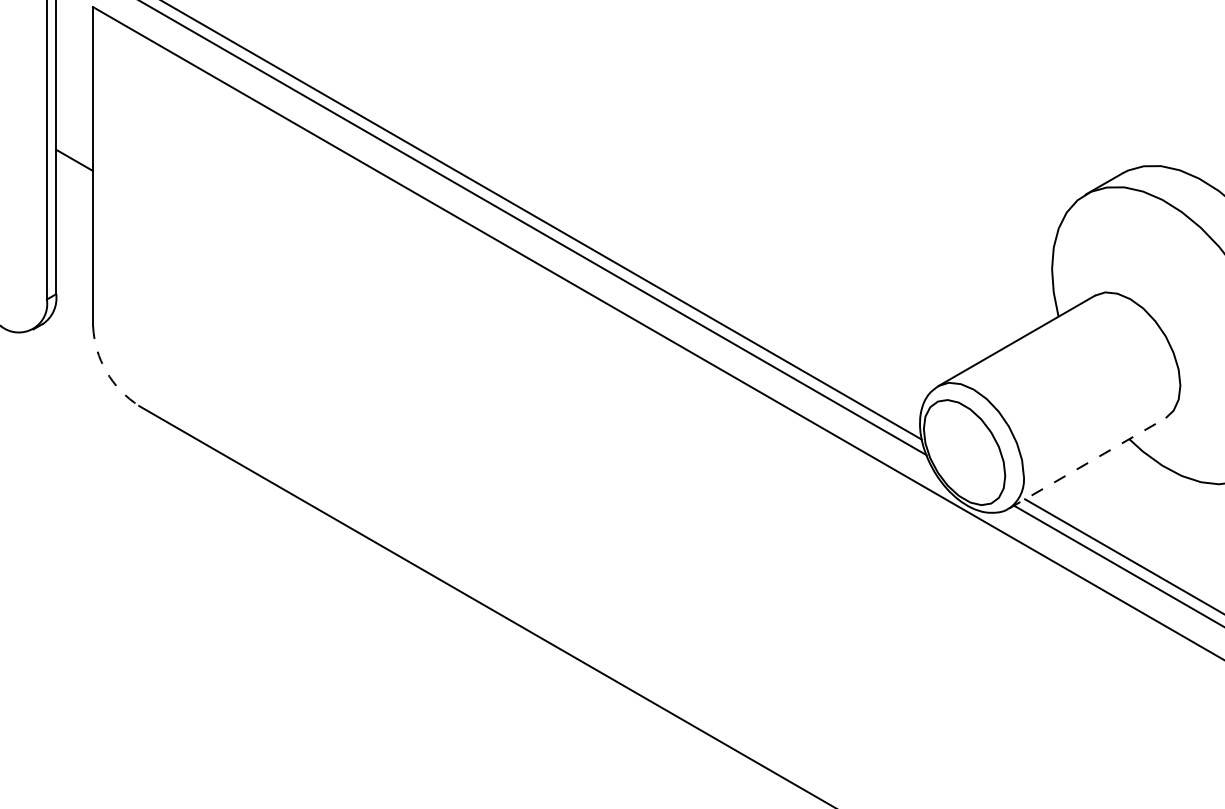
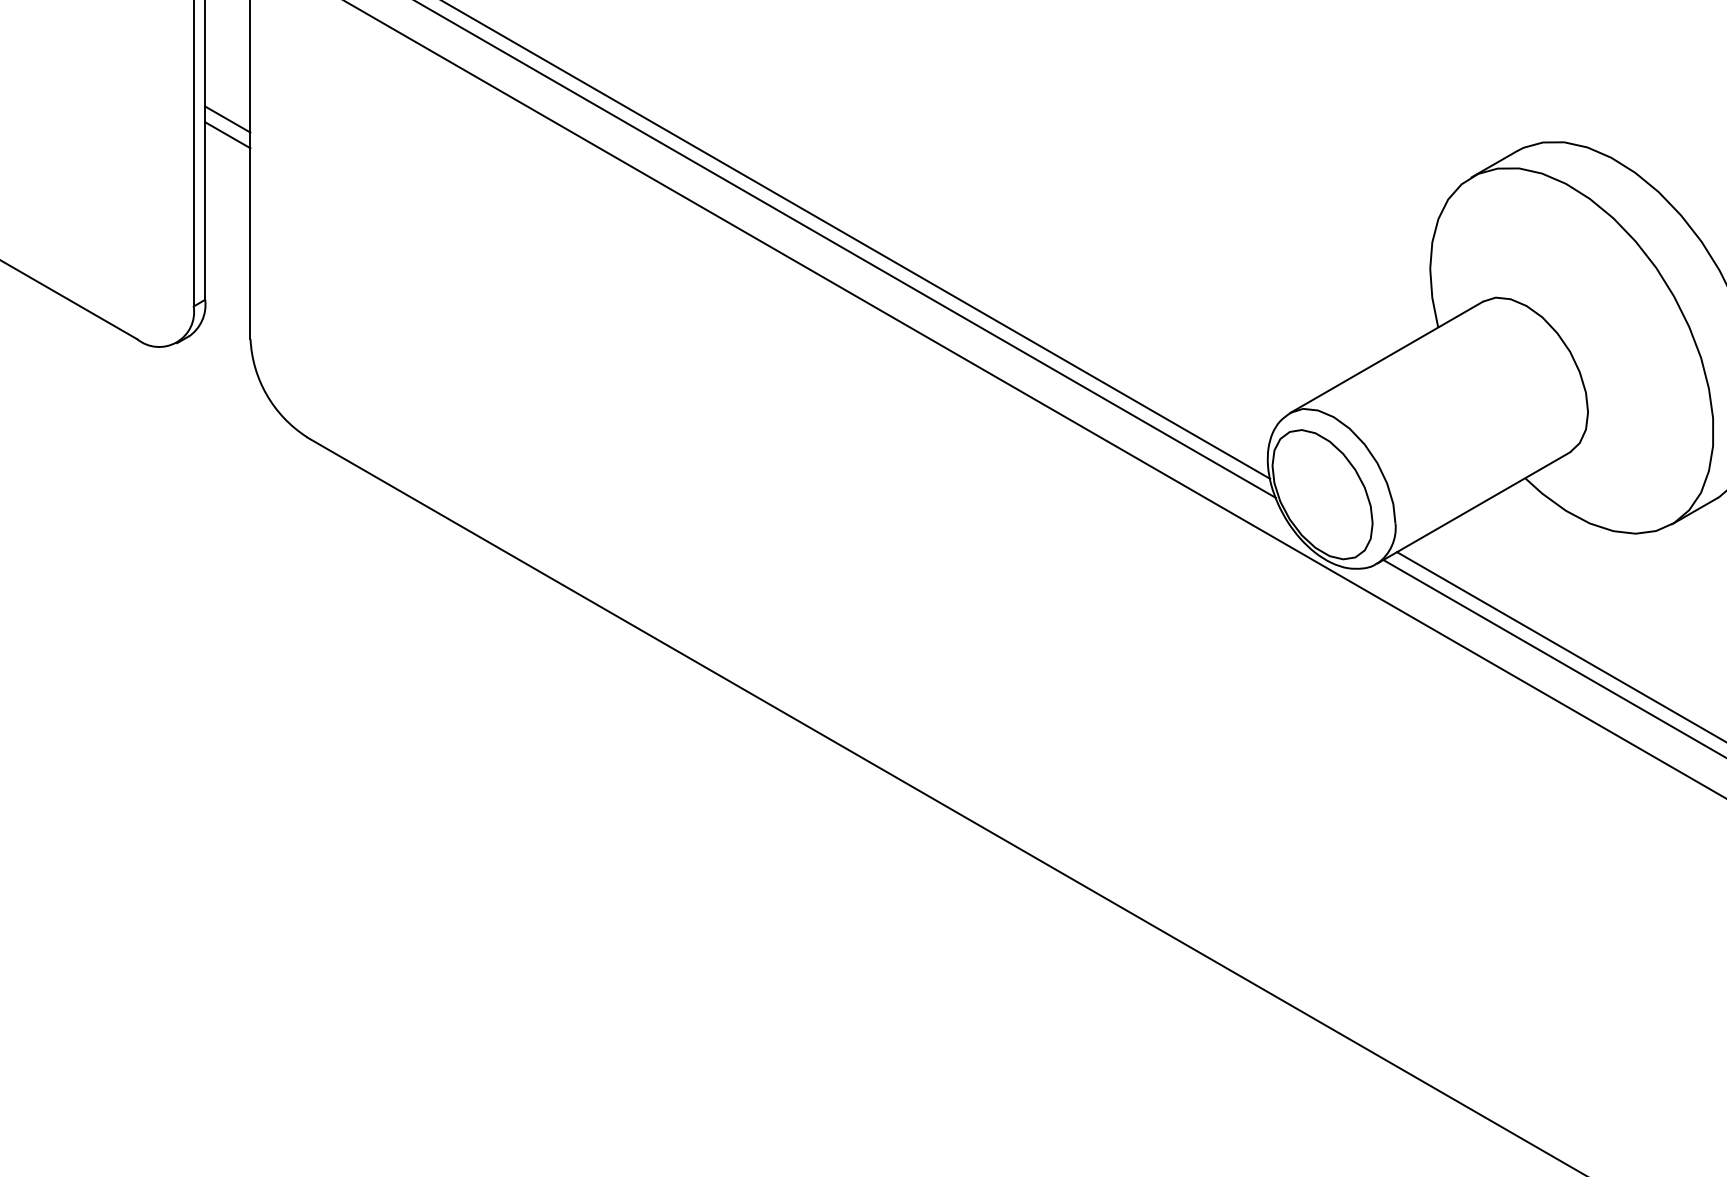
line: (74, 147) -> (227, 119), added
arc: (106, 371) -> (266, 395), dashed -> solid
line: (1088, 462) -> (1474, 507), dashed -> solid

